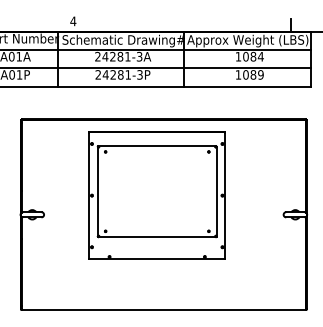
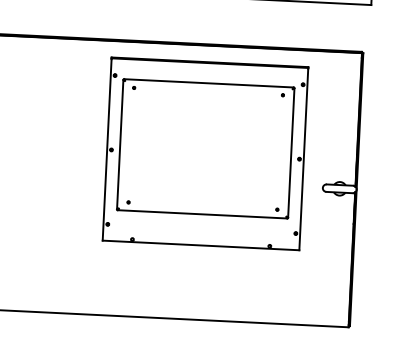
part: (157, 195) -> (205, 154), moved

